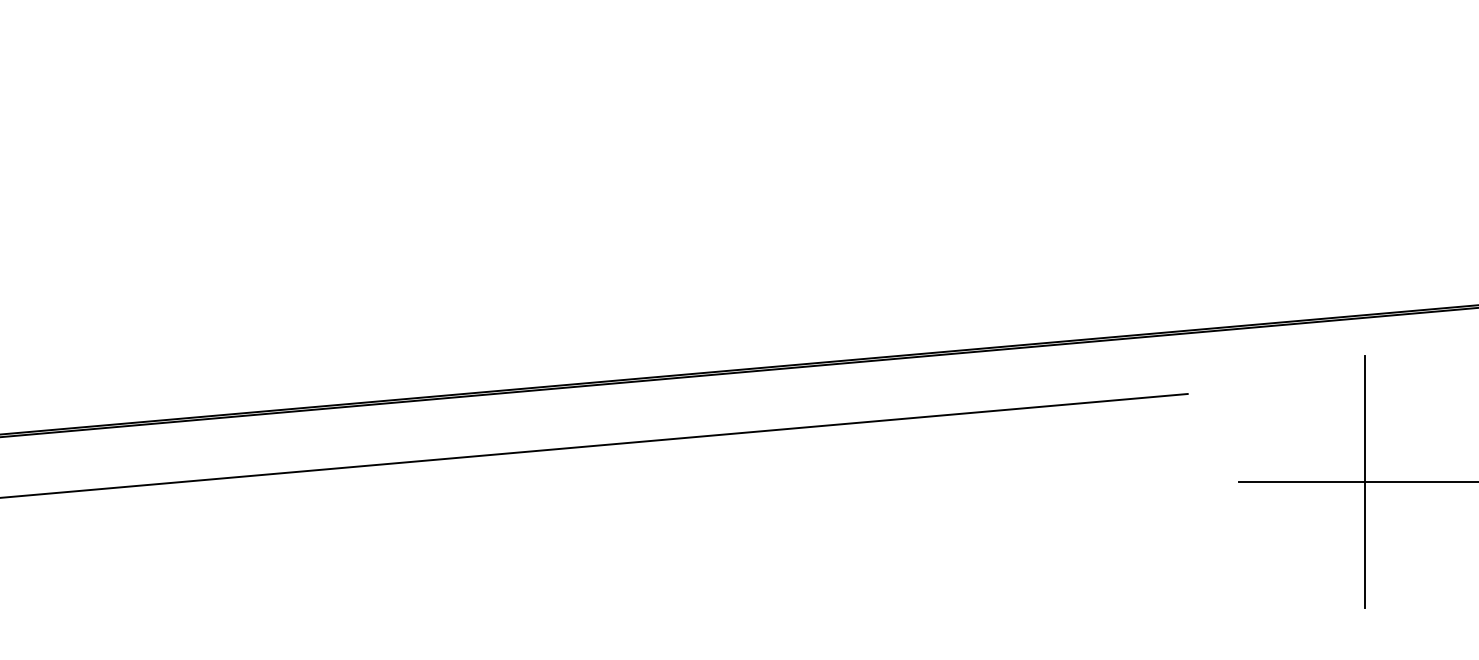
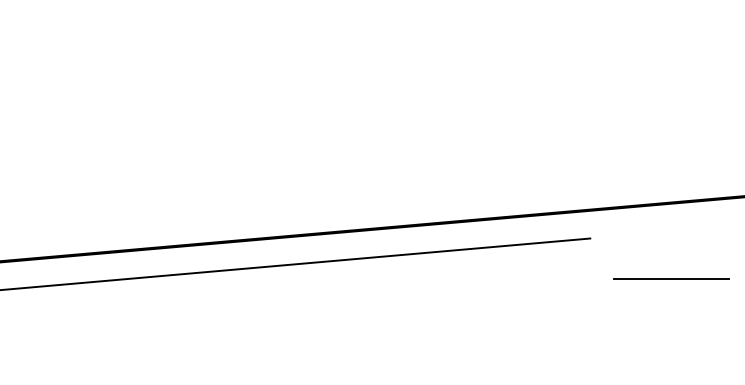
line: (1365, 481) -> (671, 278), removed

